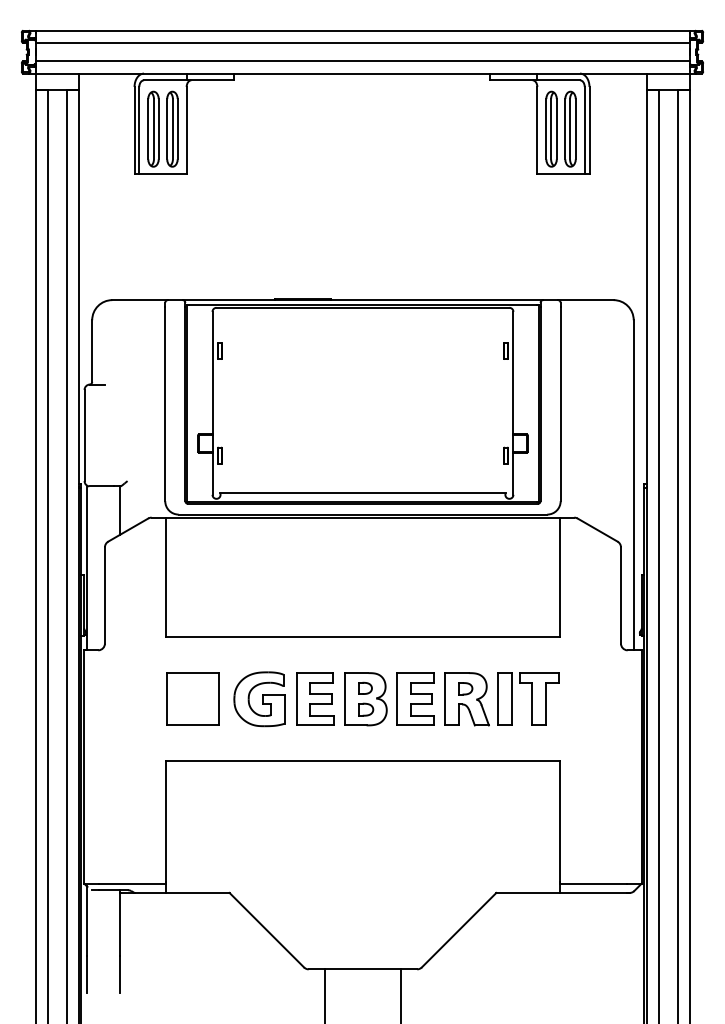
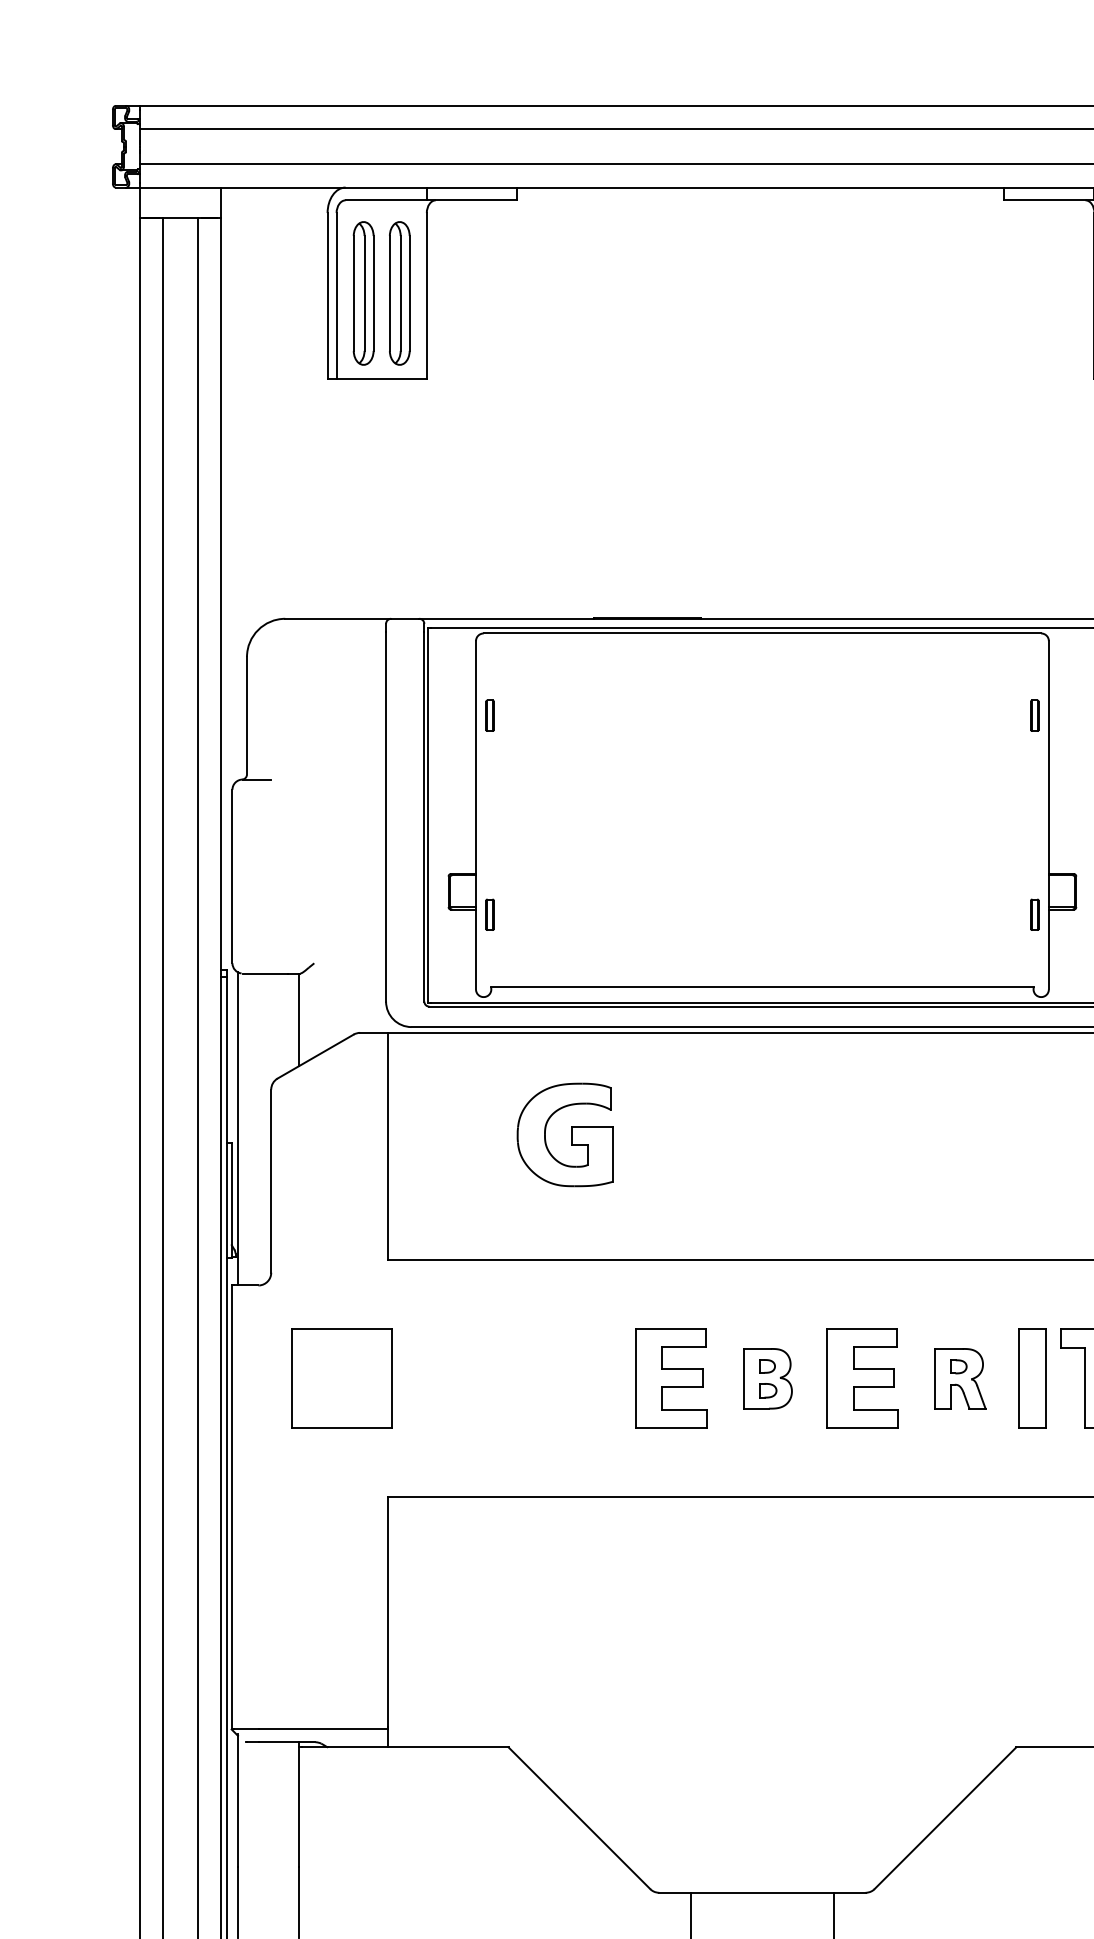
part: (192, 698) -> (340, 1377), moved
part: (259, 699) -> (565, 1135), moved
part: (365, 699) -> (767, 1379), size x0.6
part: (466, 699) -> (959, 1379), size x0.6

